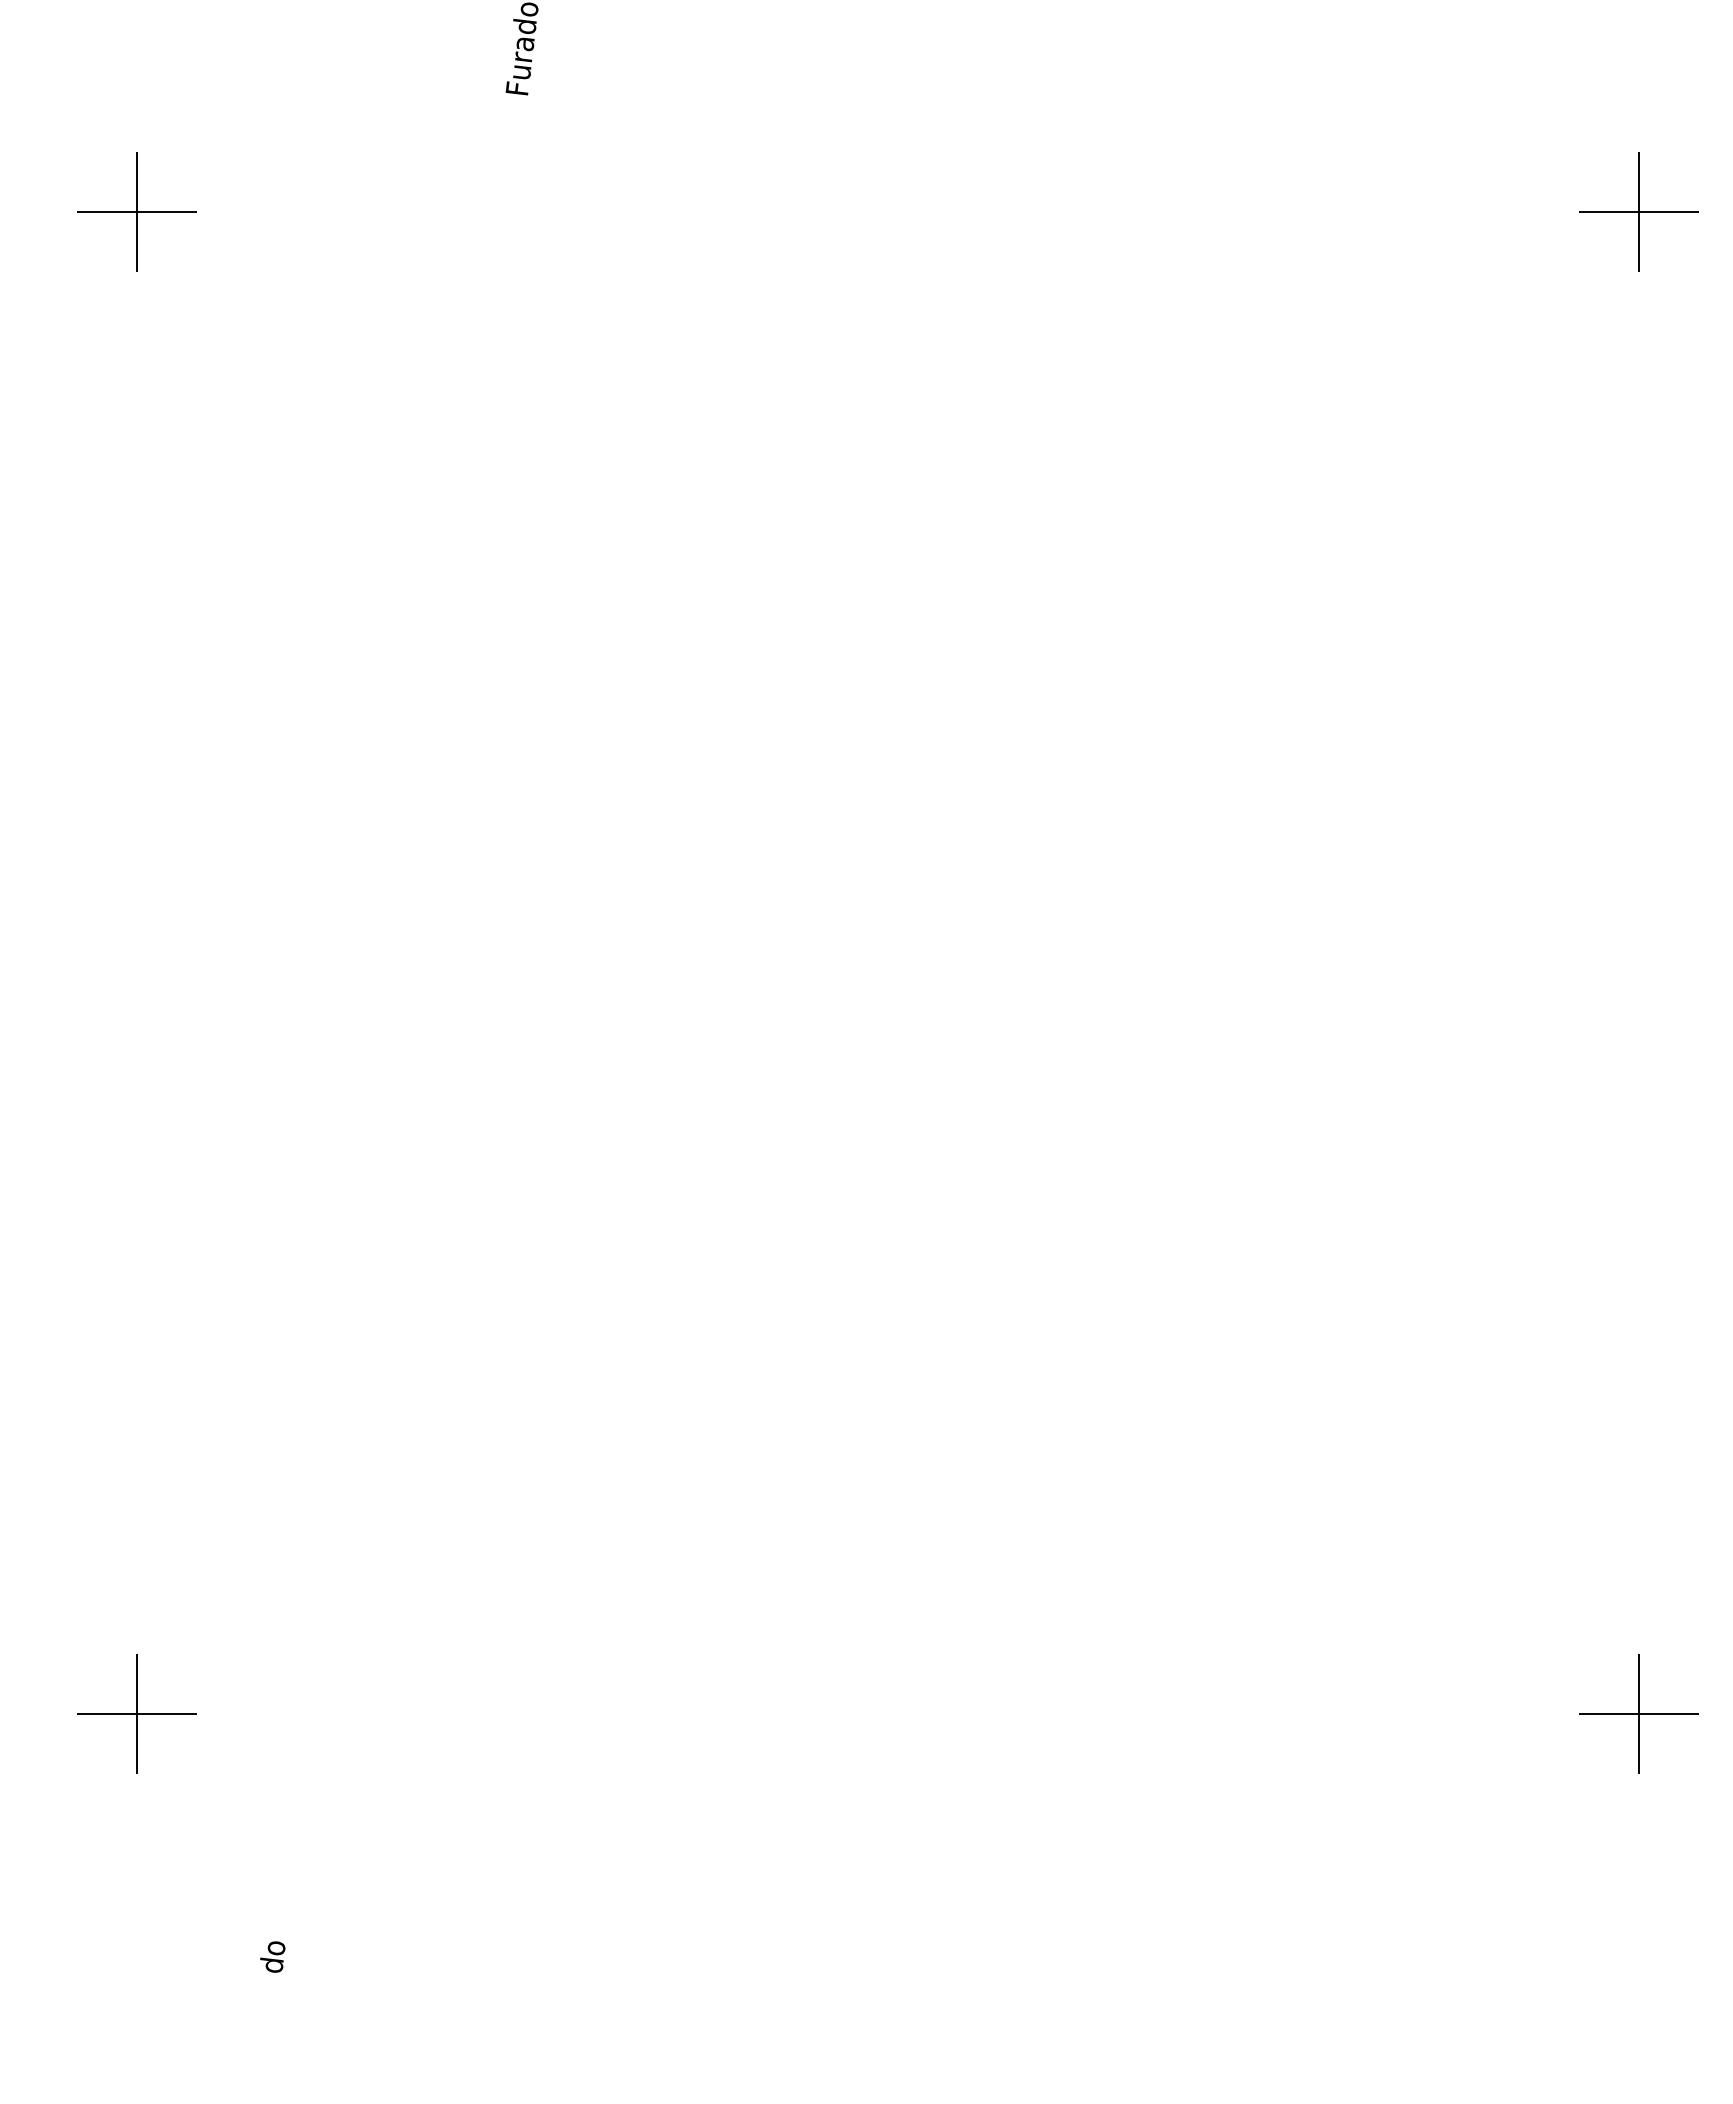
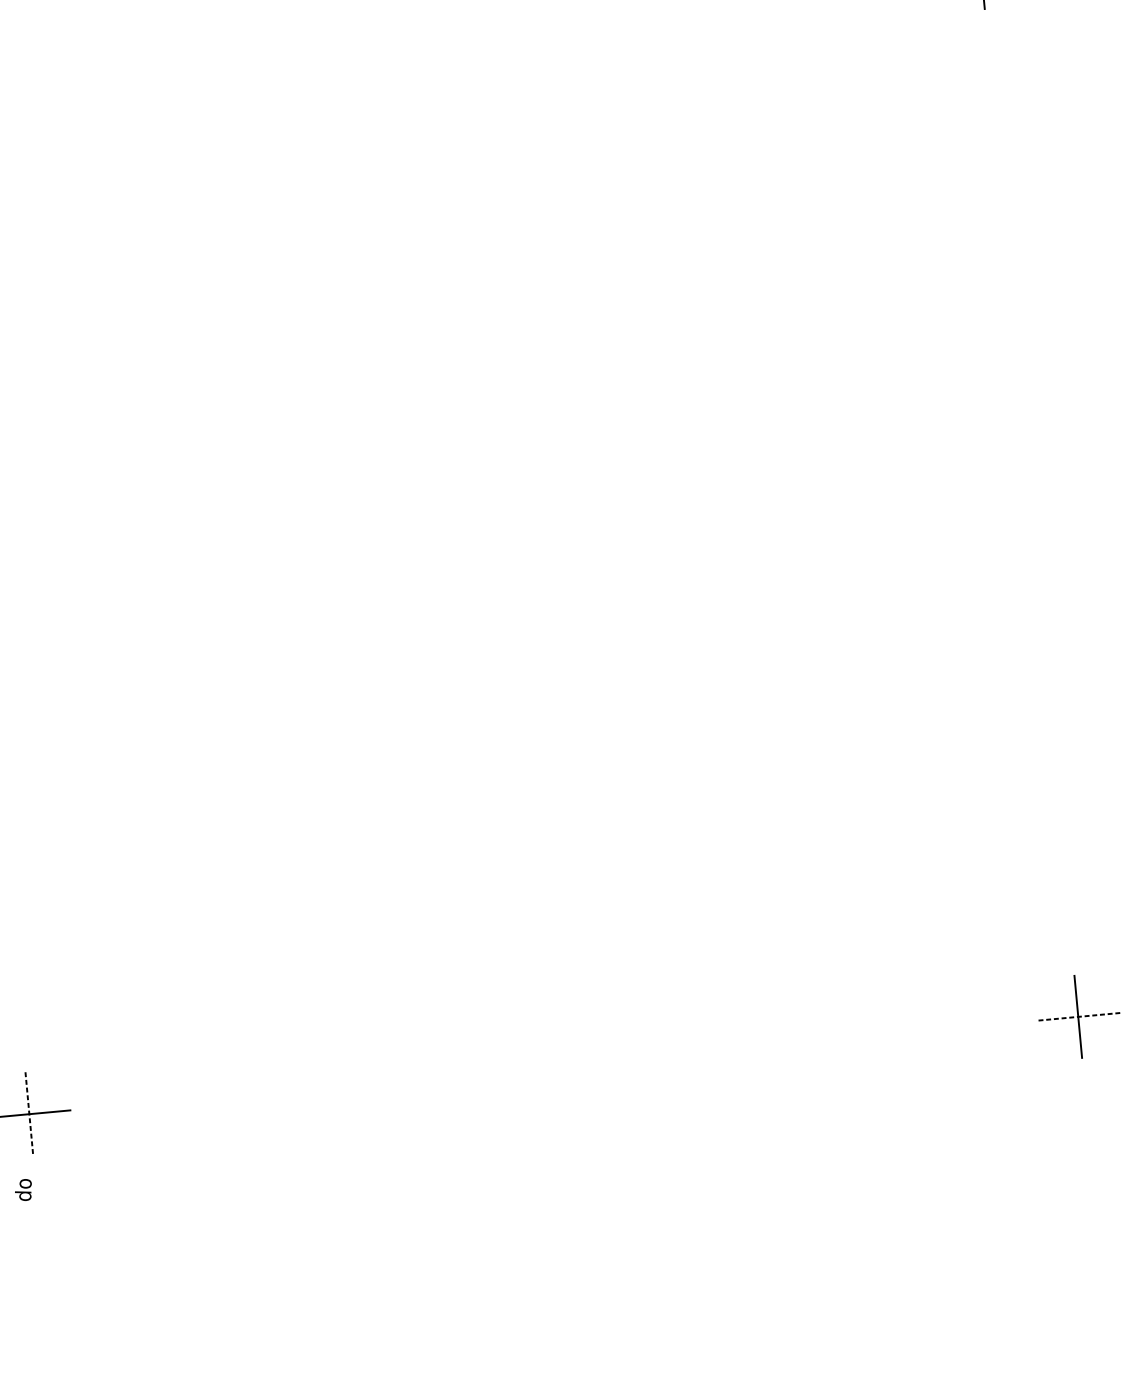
line: (1638, 1713) -> (1077, 1016), solid -> dashed
line: (136, 1714) -> (29, 1114), solid -> dashed
text: (272, 1956) -> (23, 1189), moved

